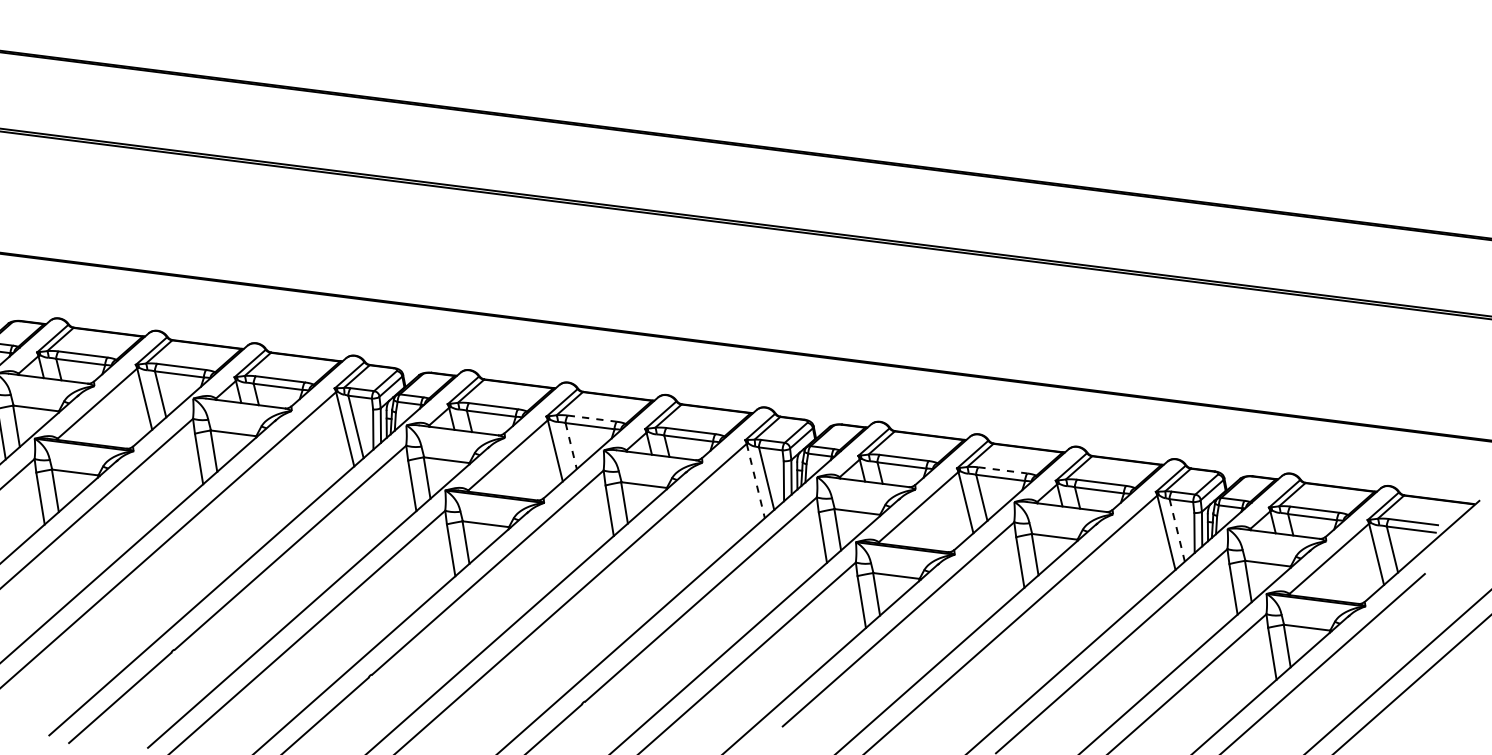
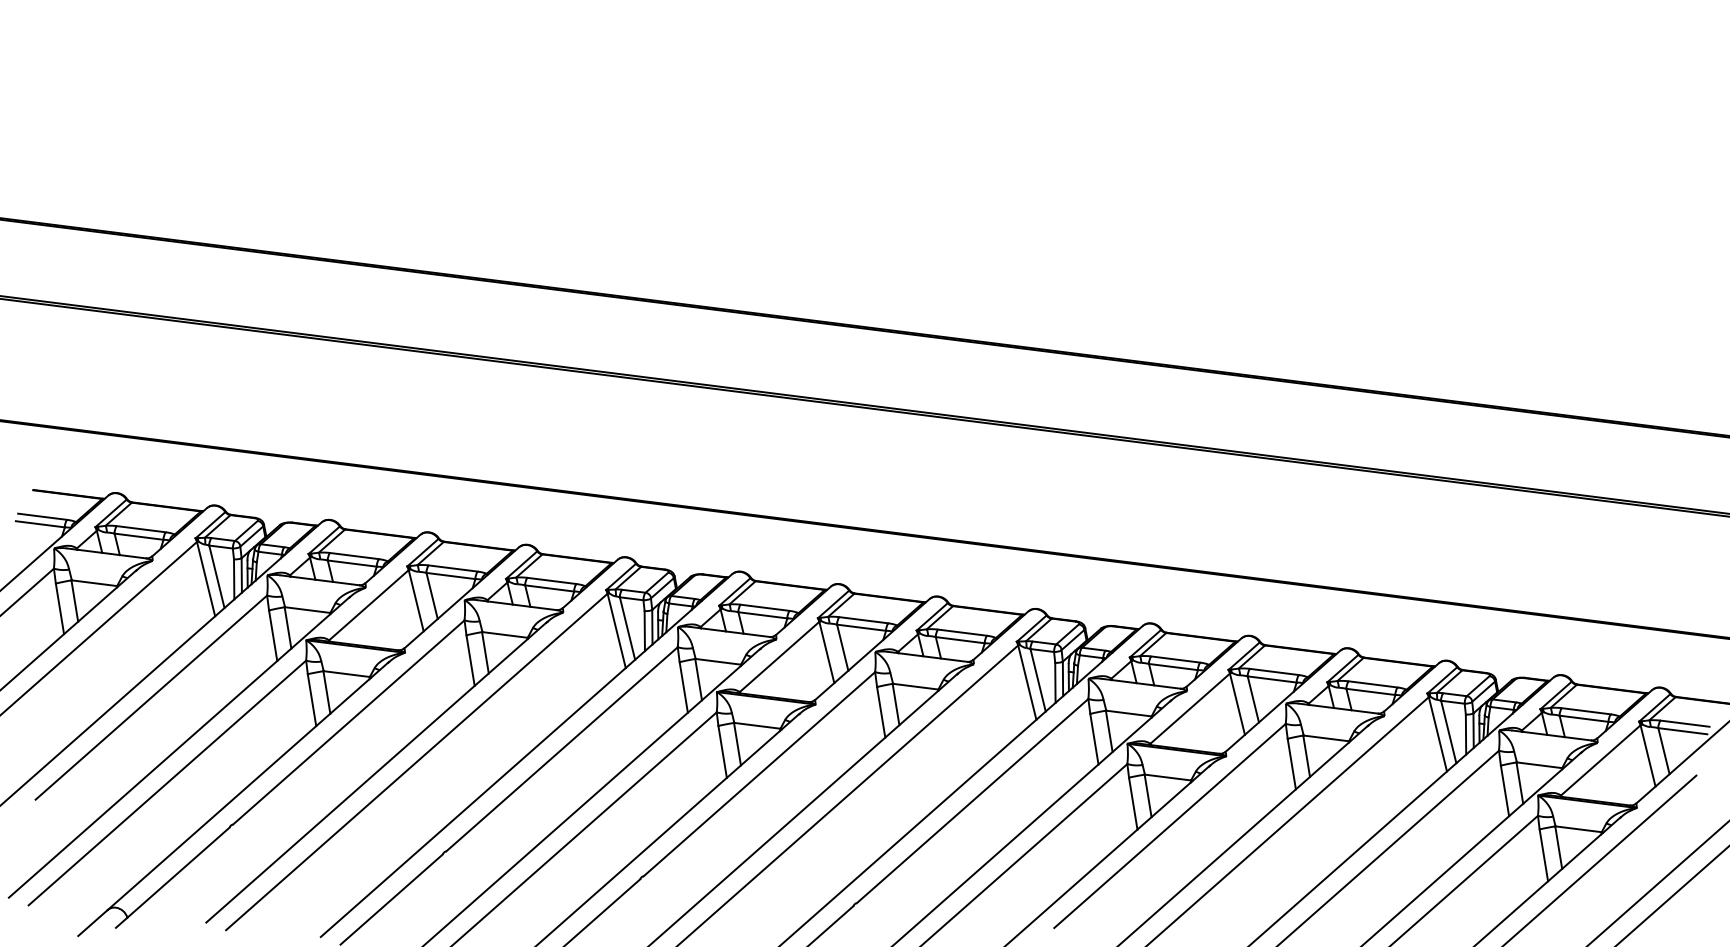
line: (592, 418) -> (863, 620), dashed -> solid
line: (571, 445) -> (842, 647), dashed -> solid
line: (1003, 469) -> (1274, 671), dashed -> solid
line: (756, 481) -> (1027, 683), dashed -> solid
line: (1177, 530) -> (1448, 732), dashed -> solid

